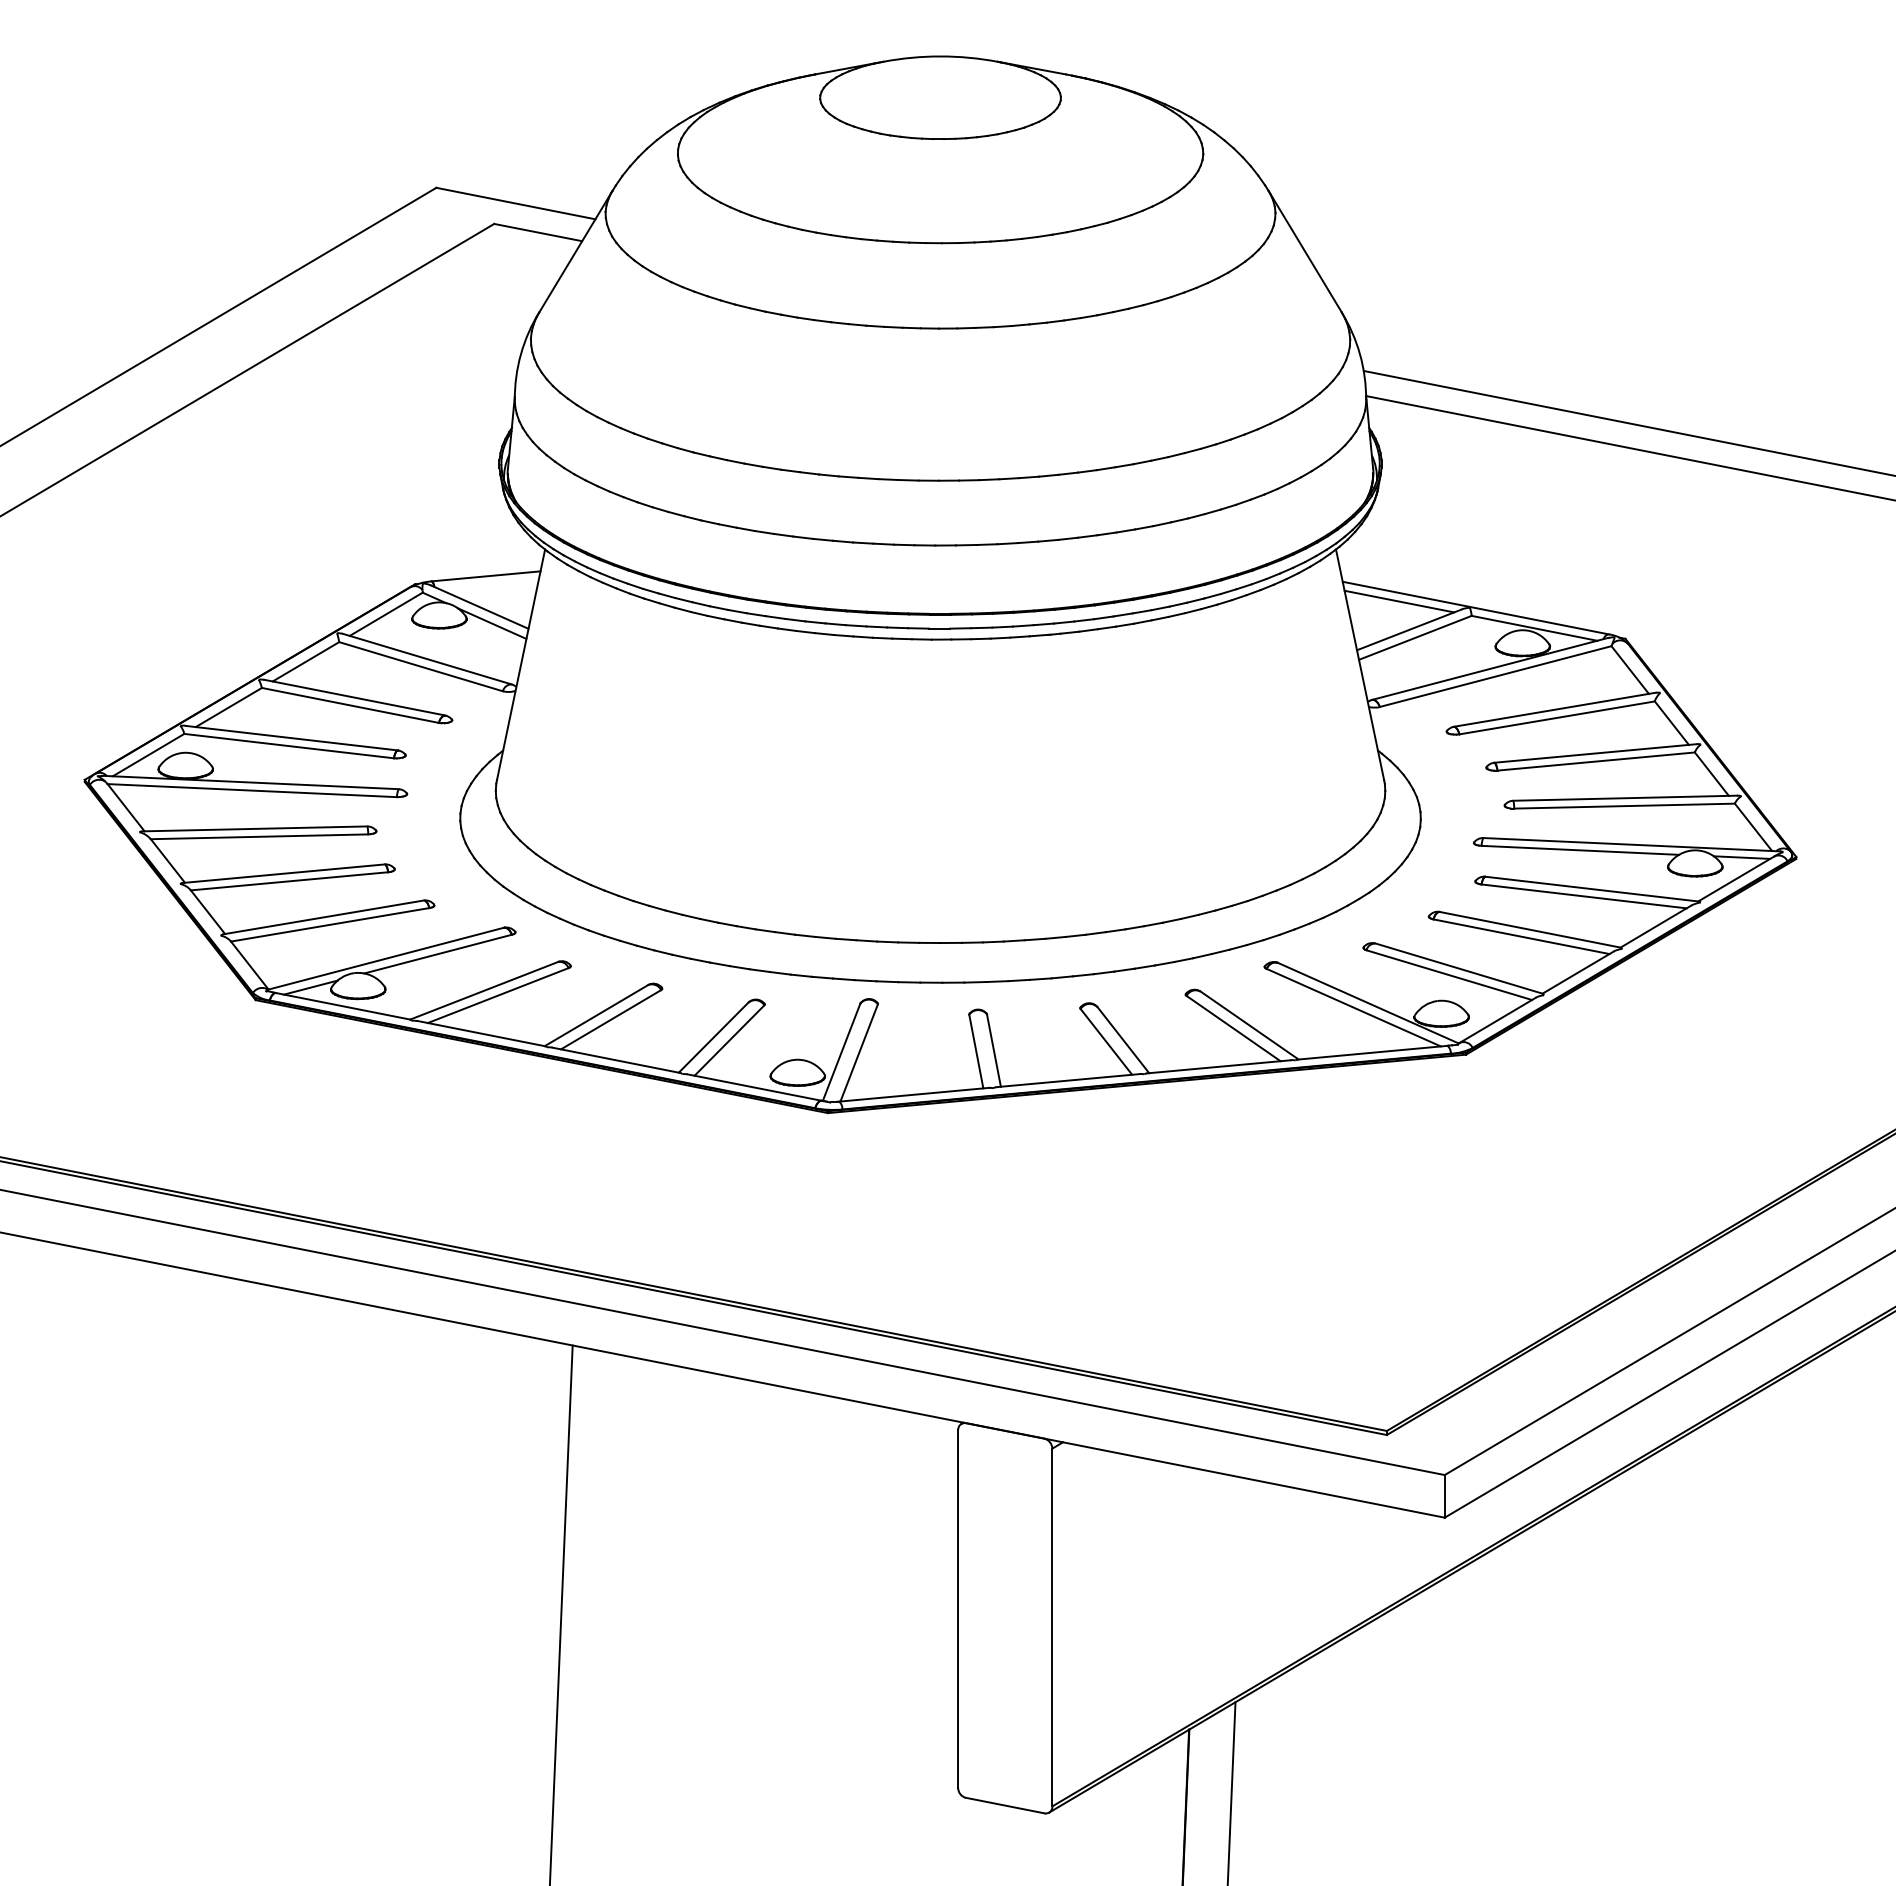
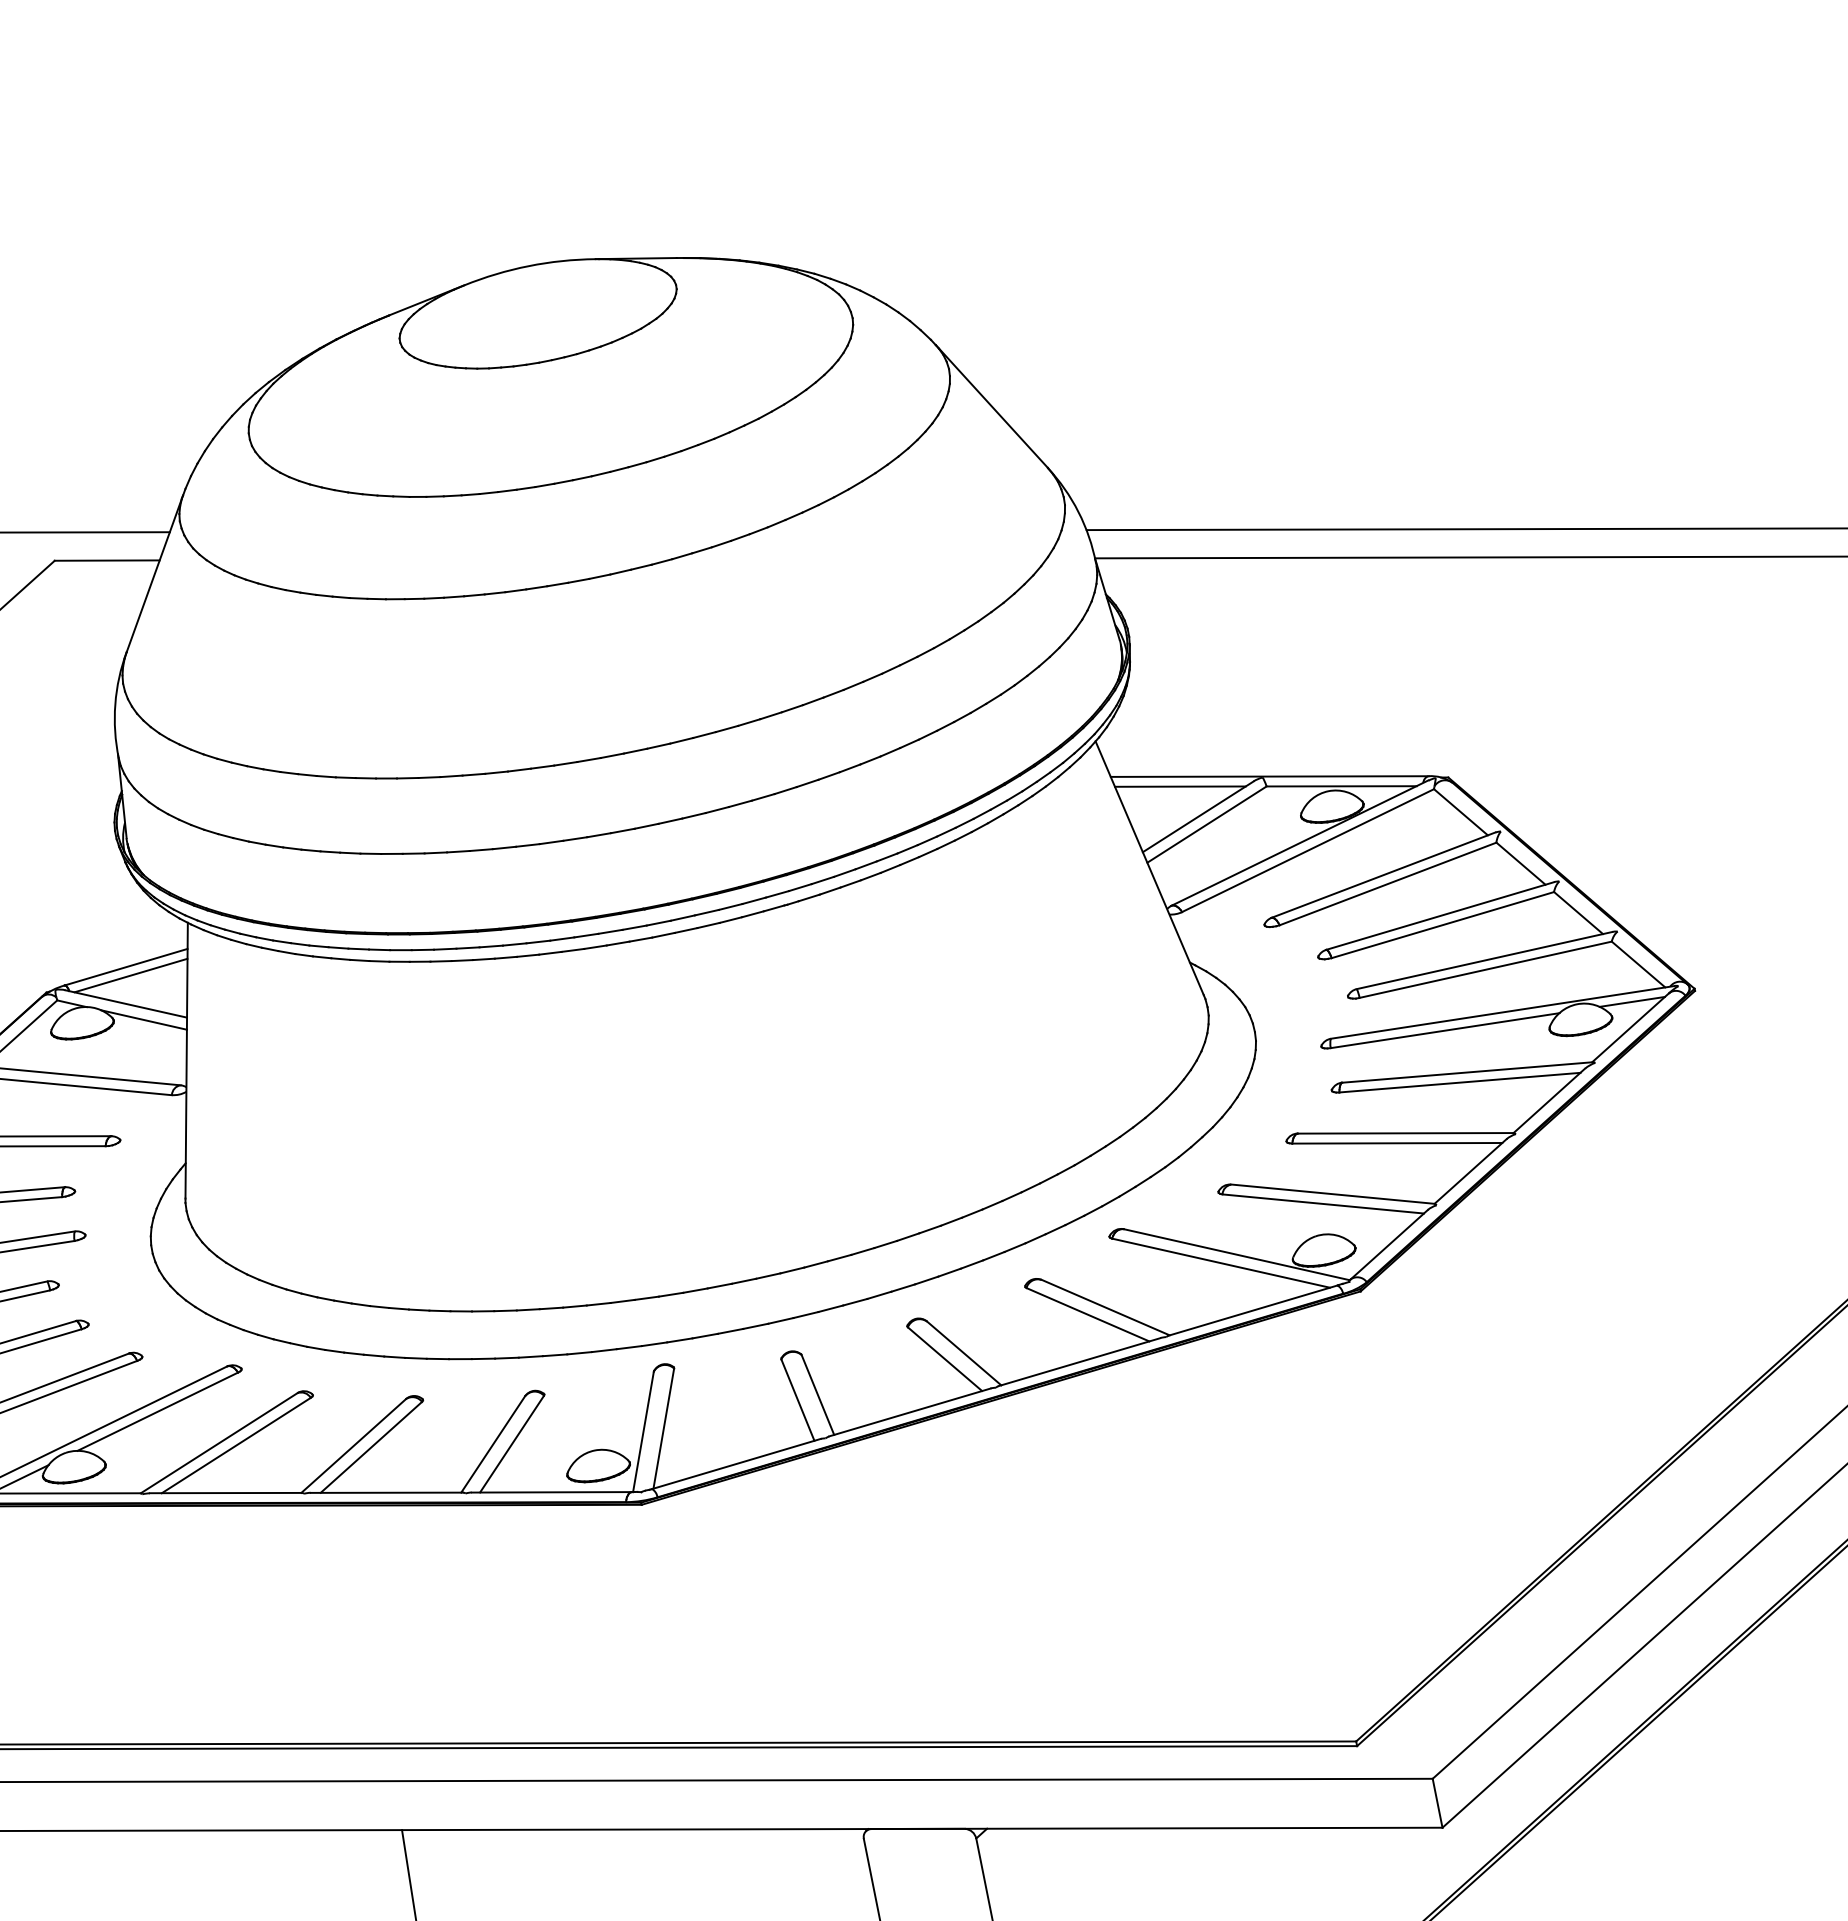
line: (488, 583) -> (130, 974), added

